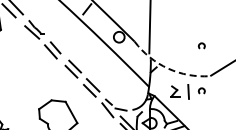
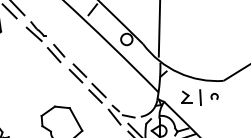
arc: (201, 44) -> (214, 47), removed
arc: (168, 68) -> (179, 72), dashed -> solid

